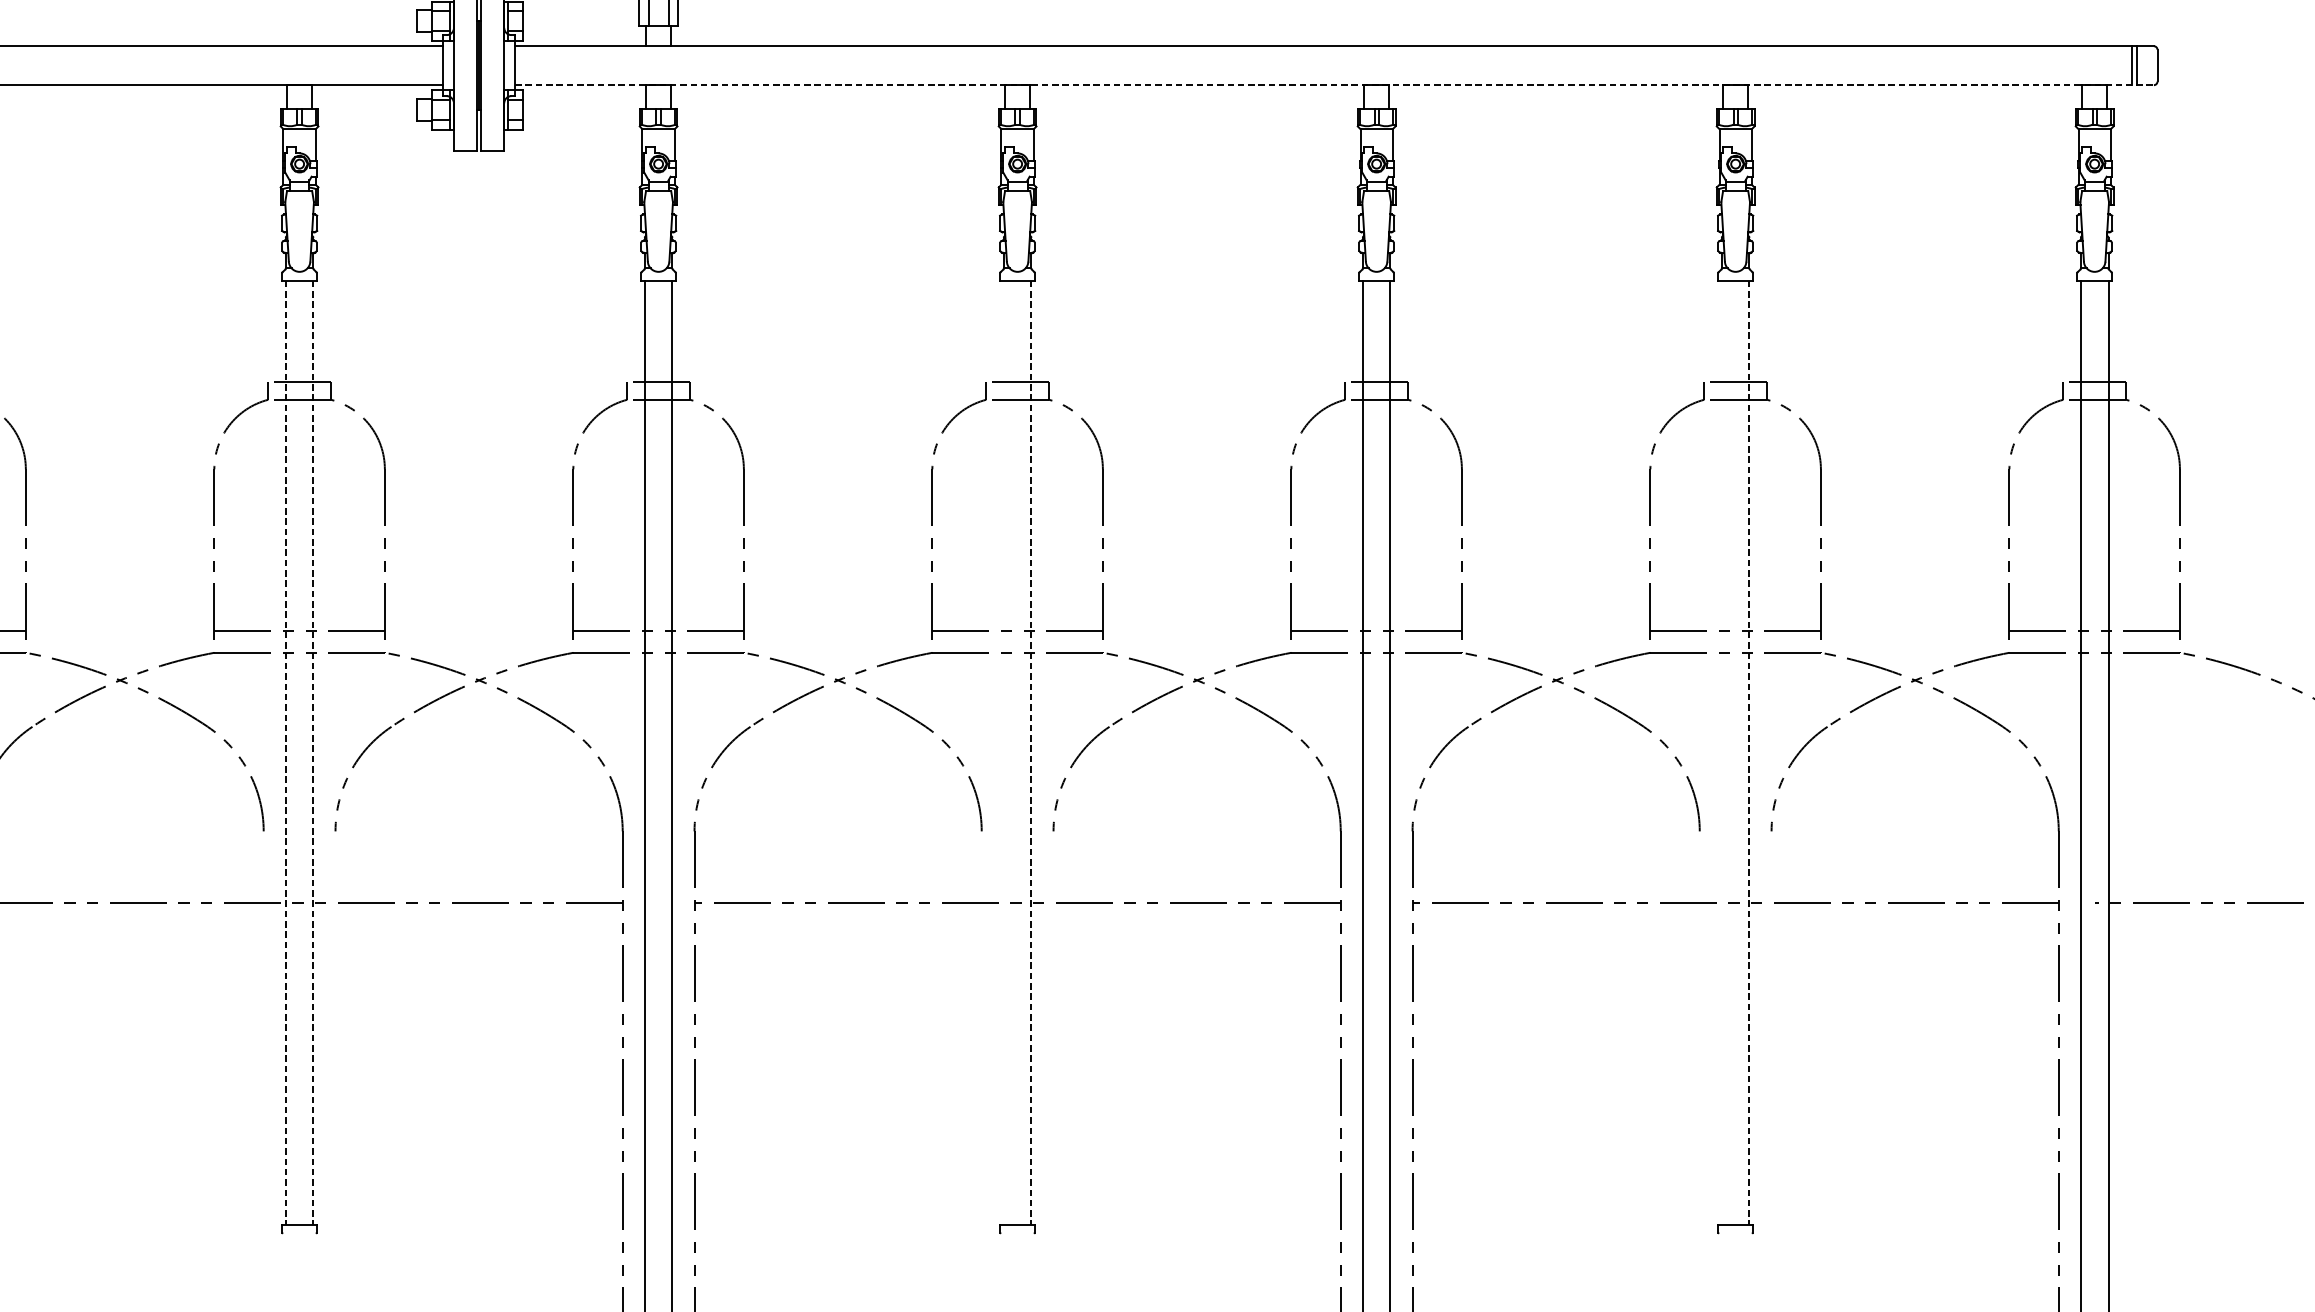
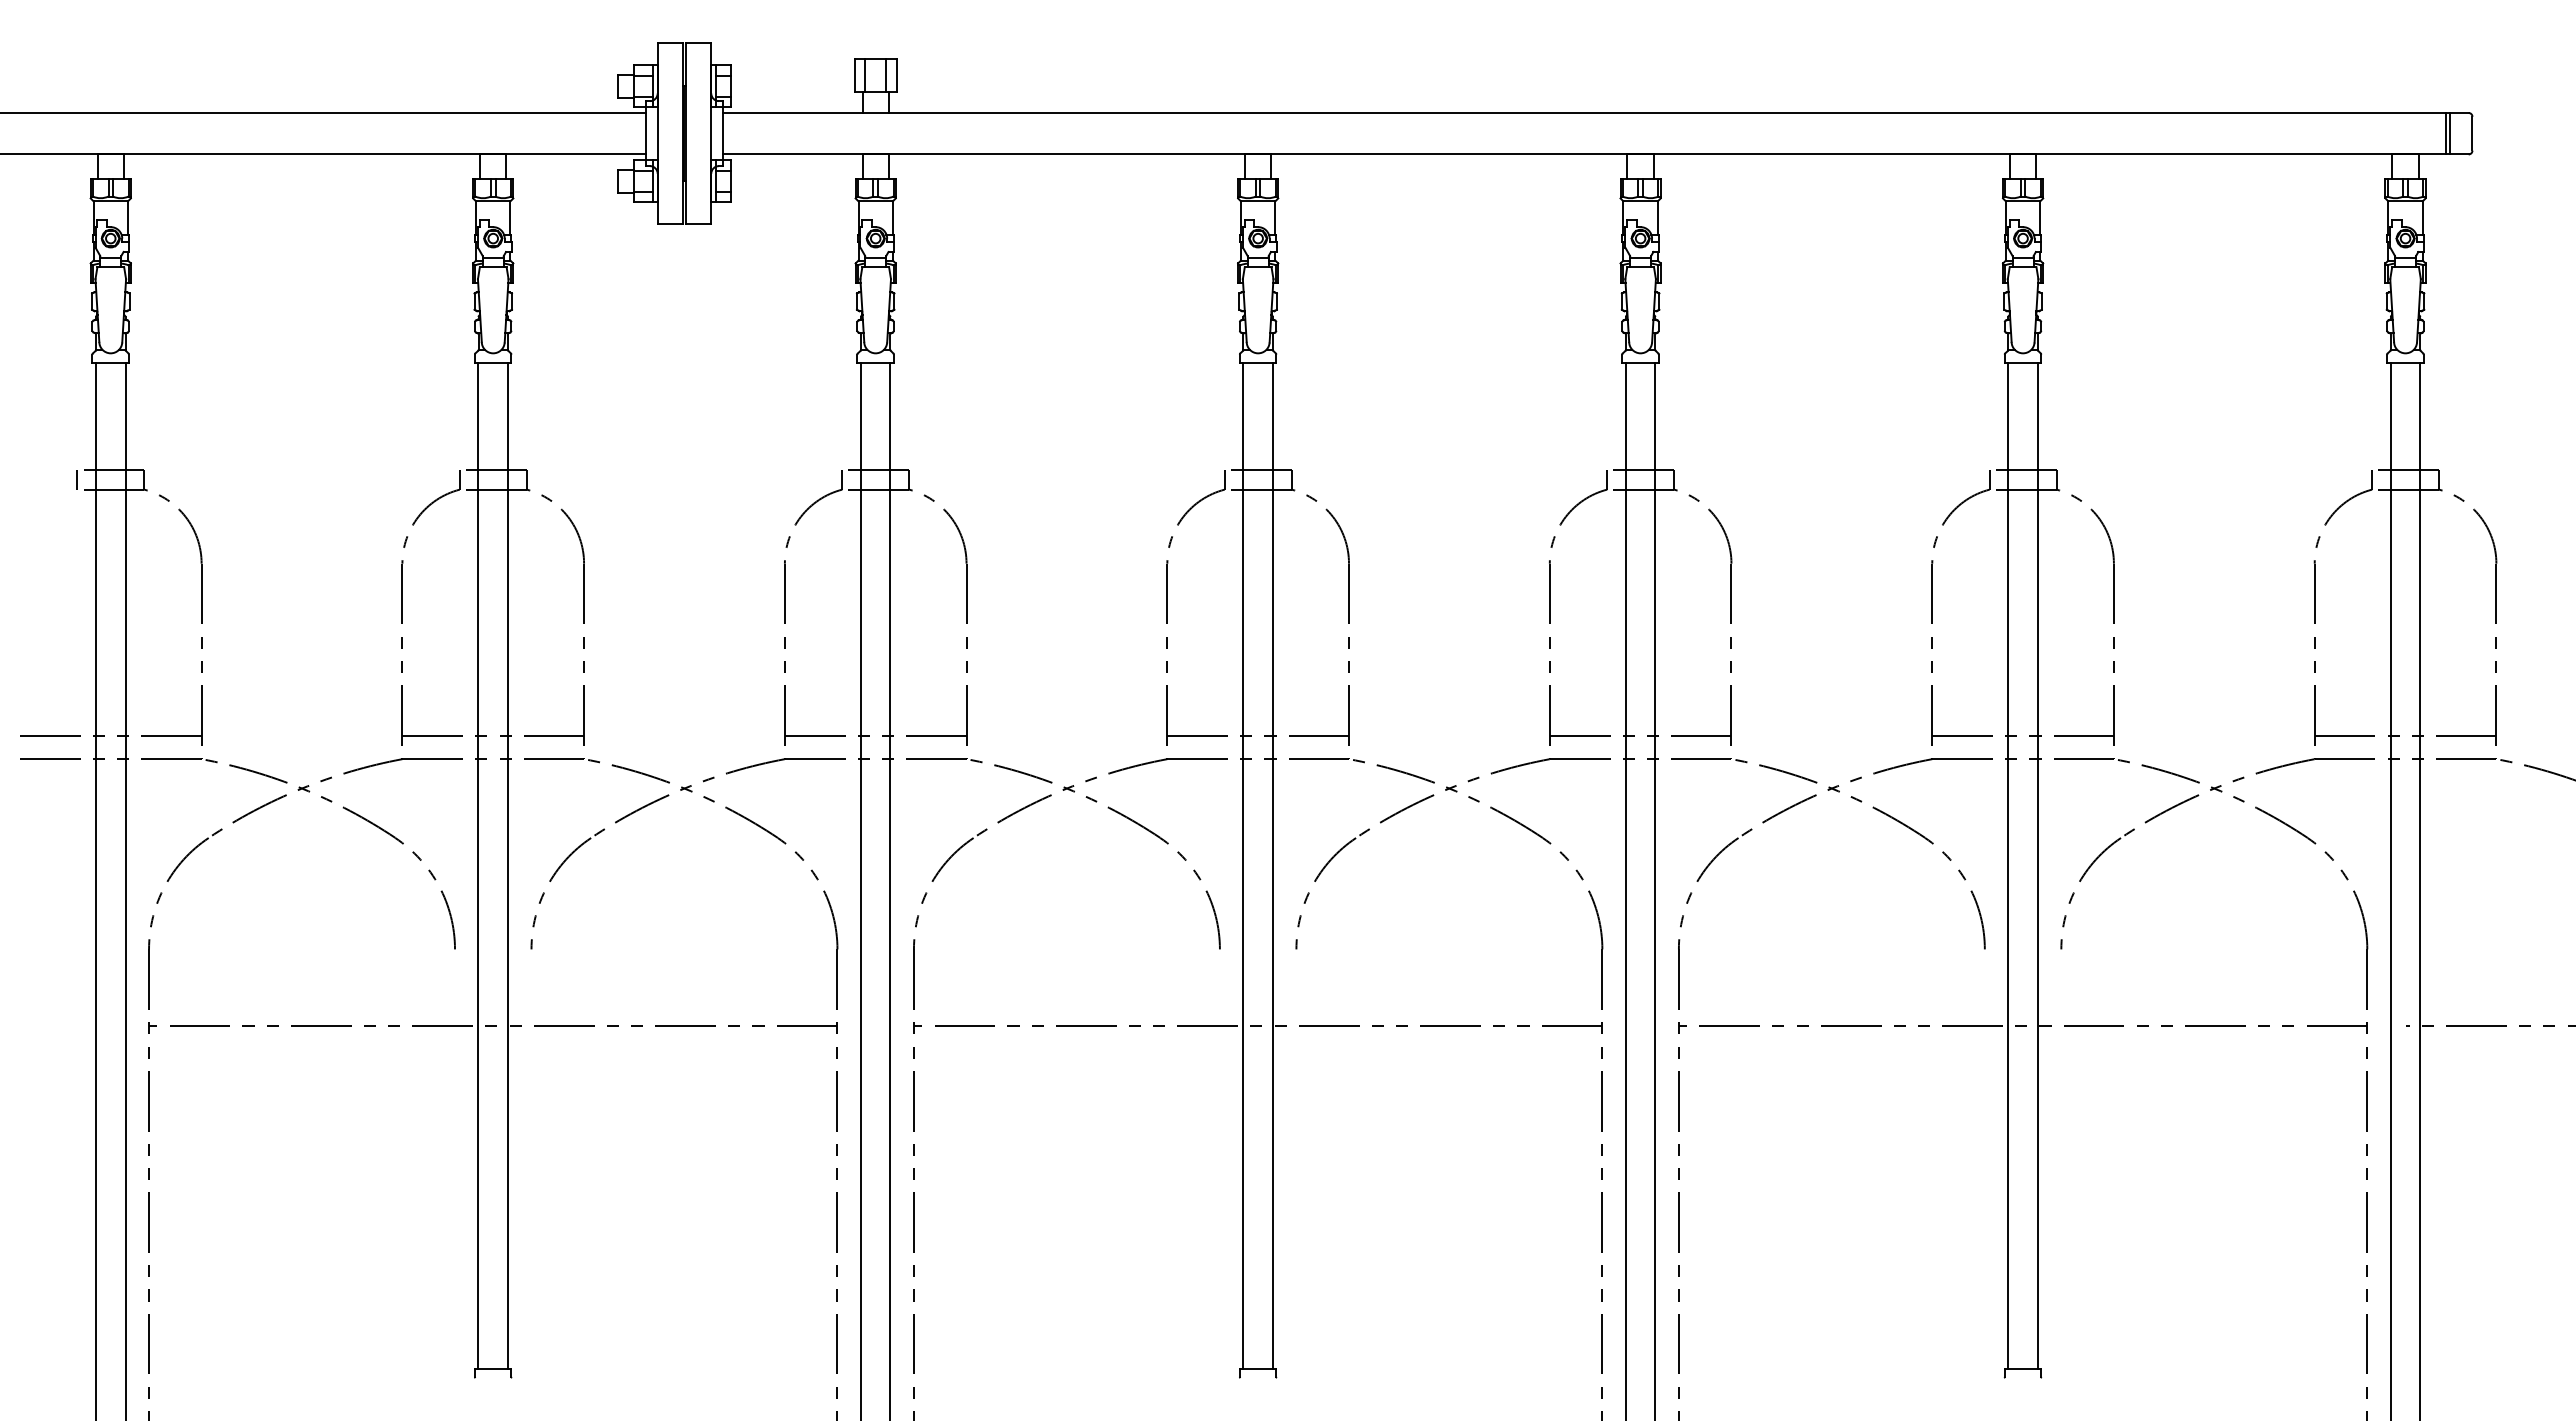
line: (1334, 85) -> (1595, 154), dashed -> solid
line: (285, 752) -> (478, 865), dashed -> solid
line: (312, 752) -> (507, 865), dashed -> solid
line: (1003, 752) -> (1243, 865), added
line: (1031, 752) -> (1272, 865), dashed -> solid
line: (1721, 752) -> (2008, 865), added
line: (1749, 752) -> (2037, 865), dashed -> solid

